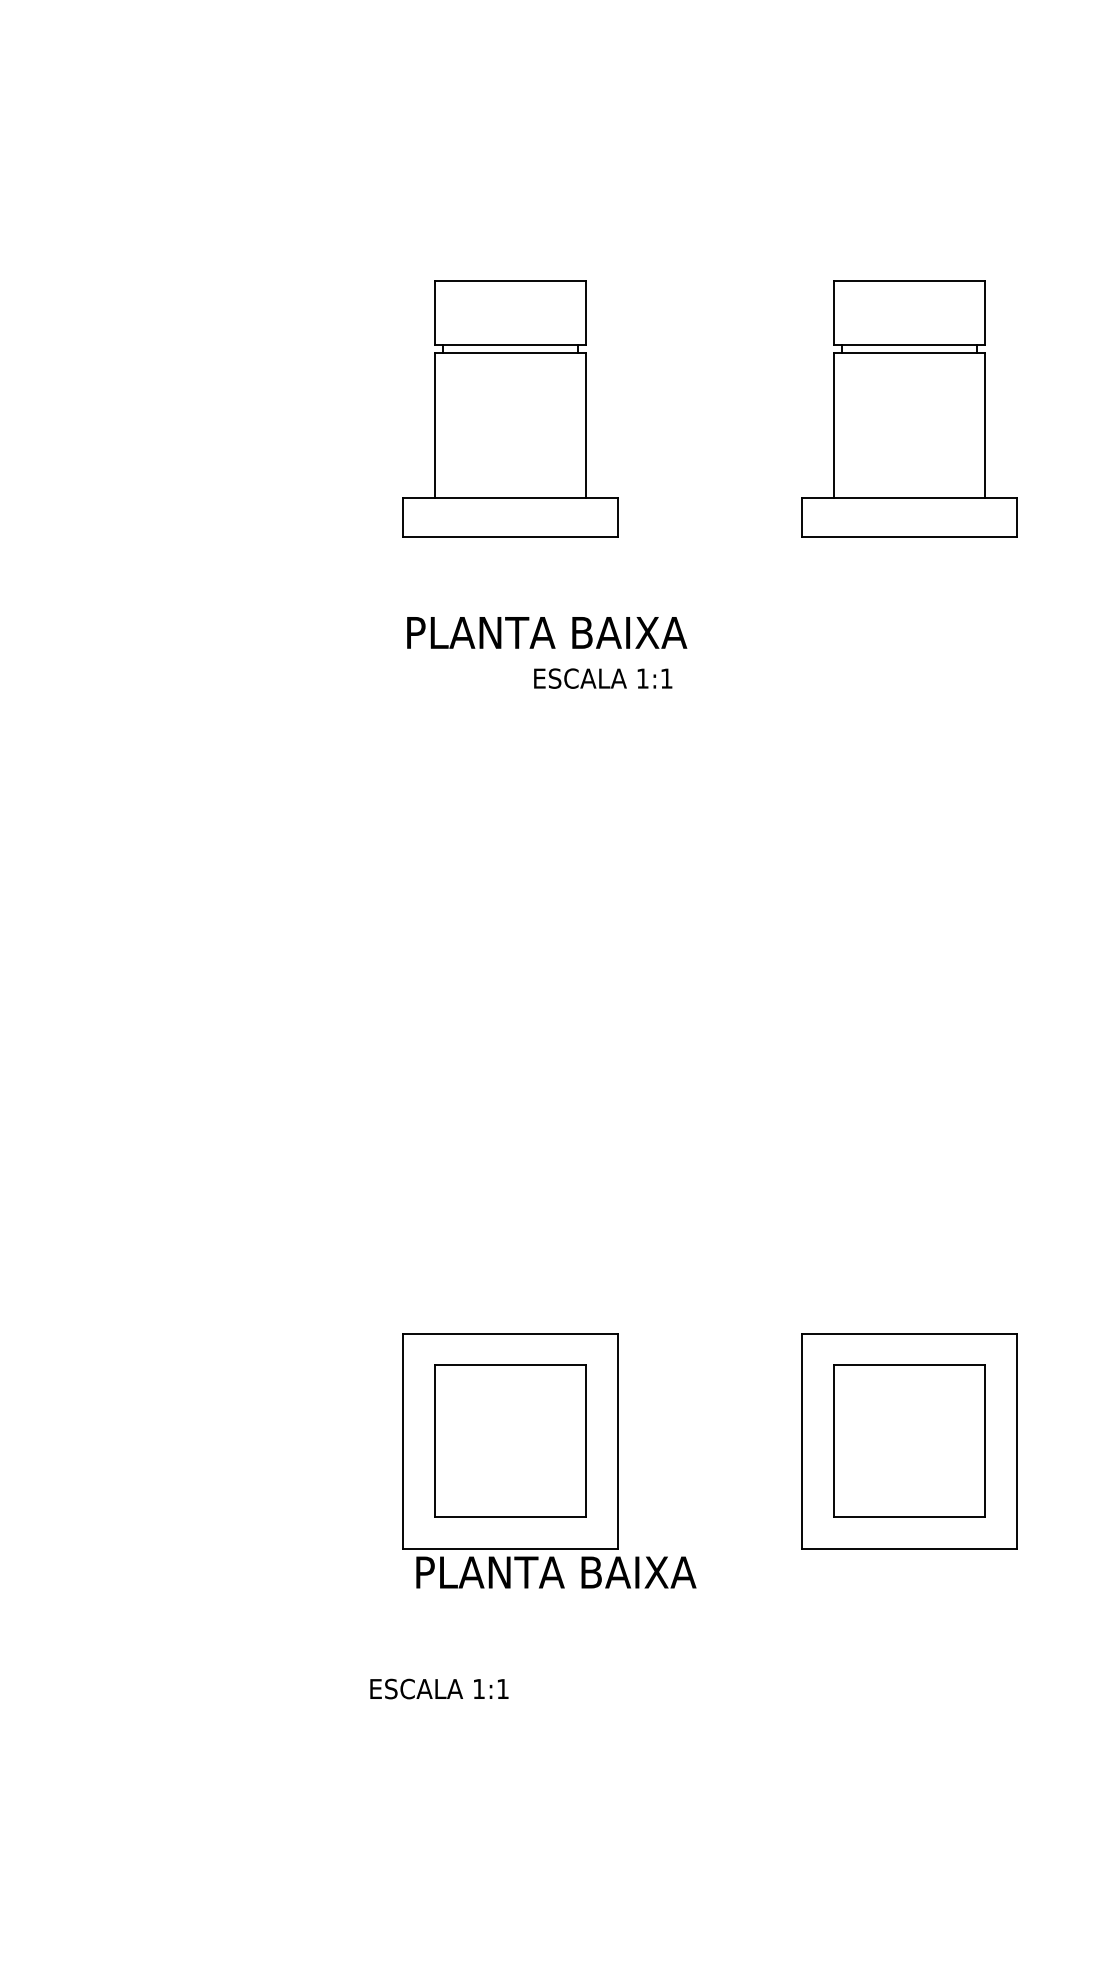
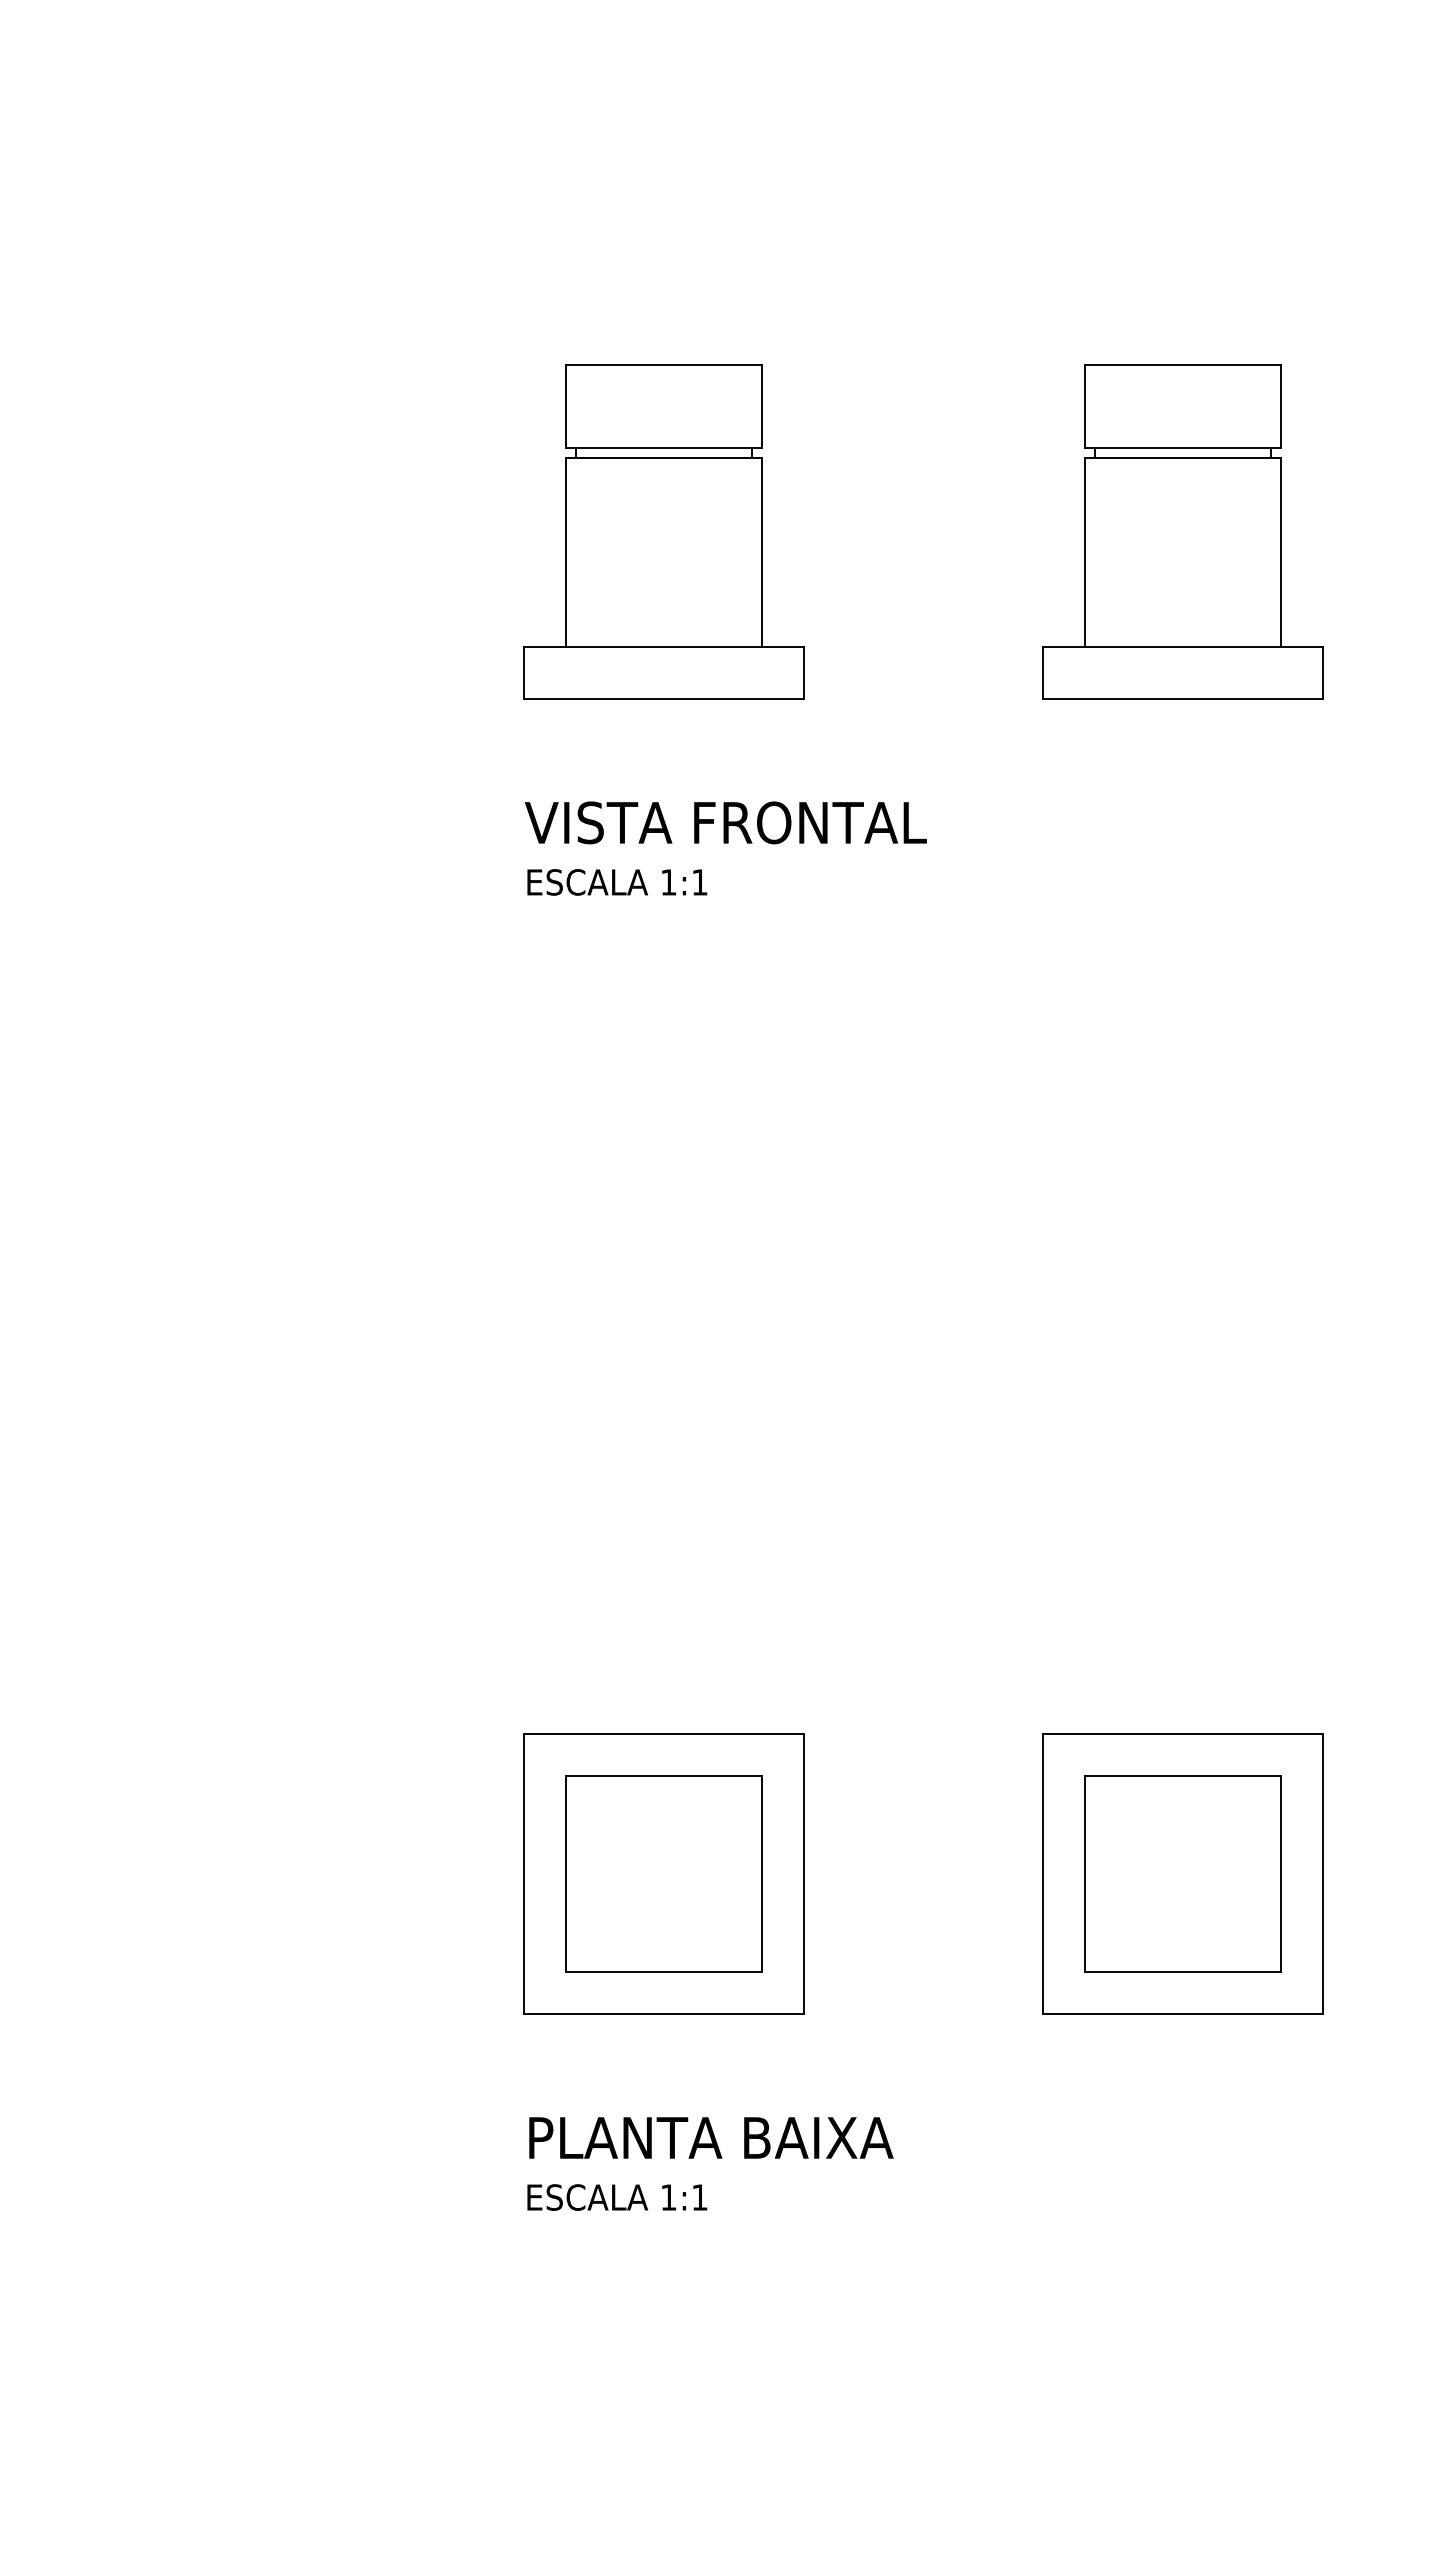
text: (558, 632) -> (725, 822), PLANTA BAIXA -> VISTA FRONTAL
text: (603, 678) -> (617, 882), moved
text: (556, 1572) -> (711, 2137), moved
text: (439, 1689) -> (617, 2197), moved

